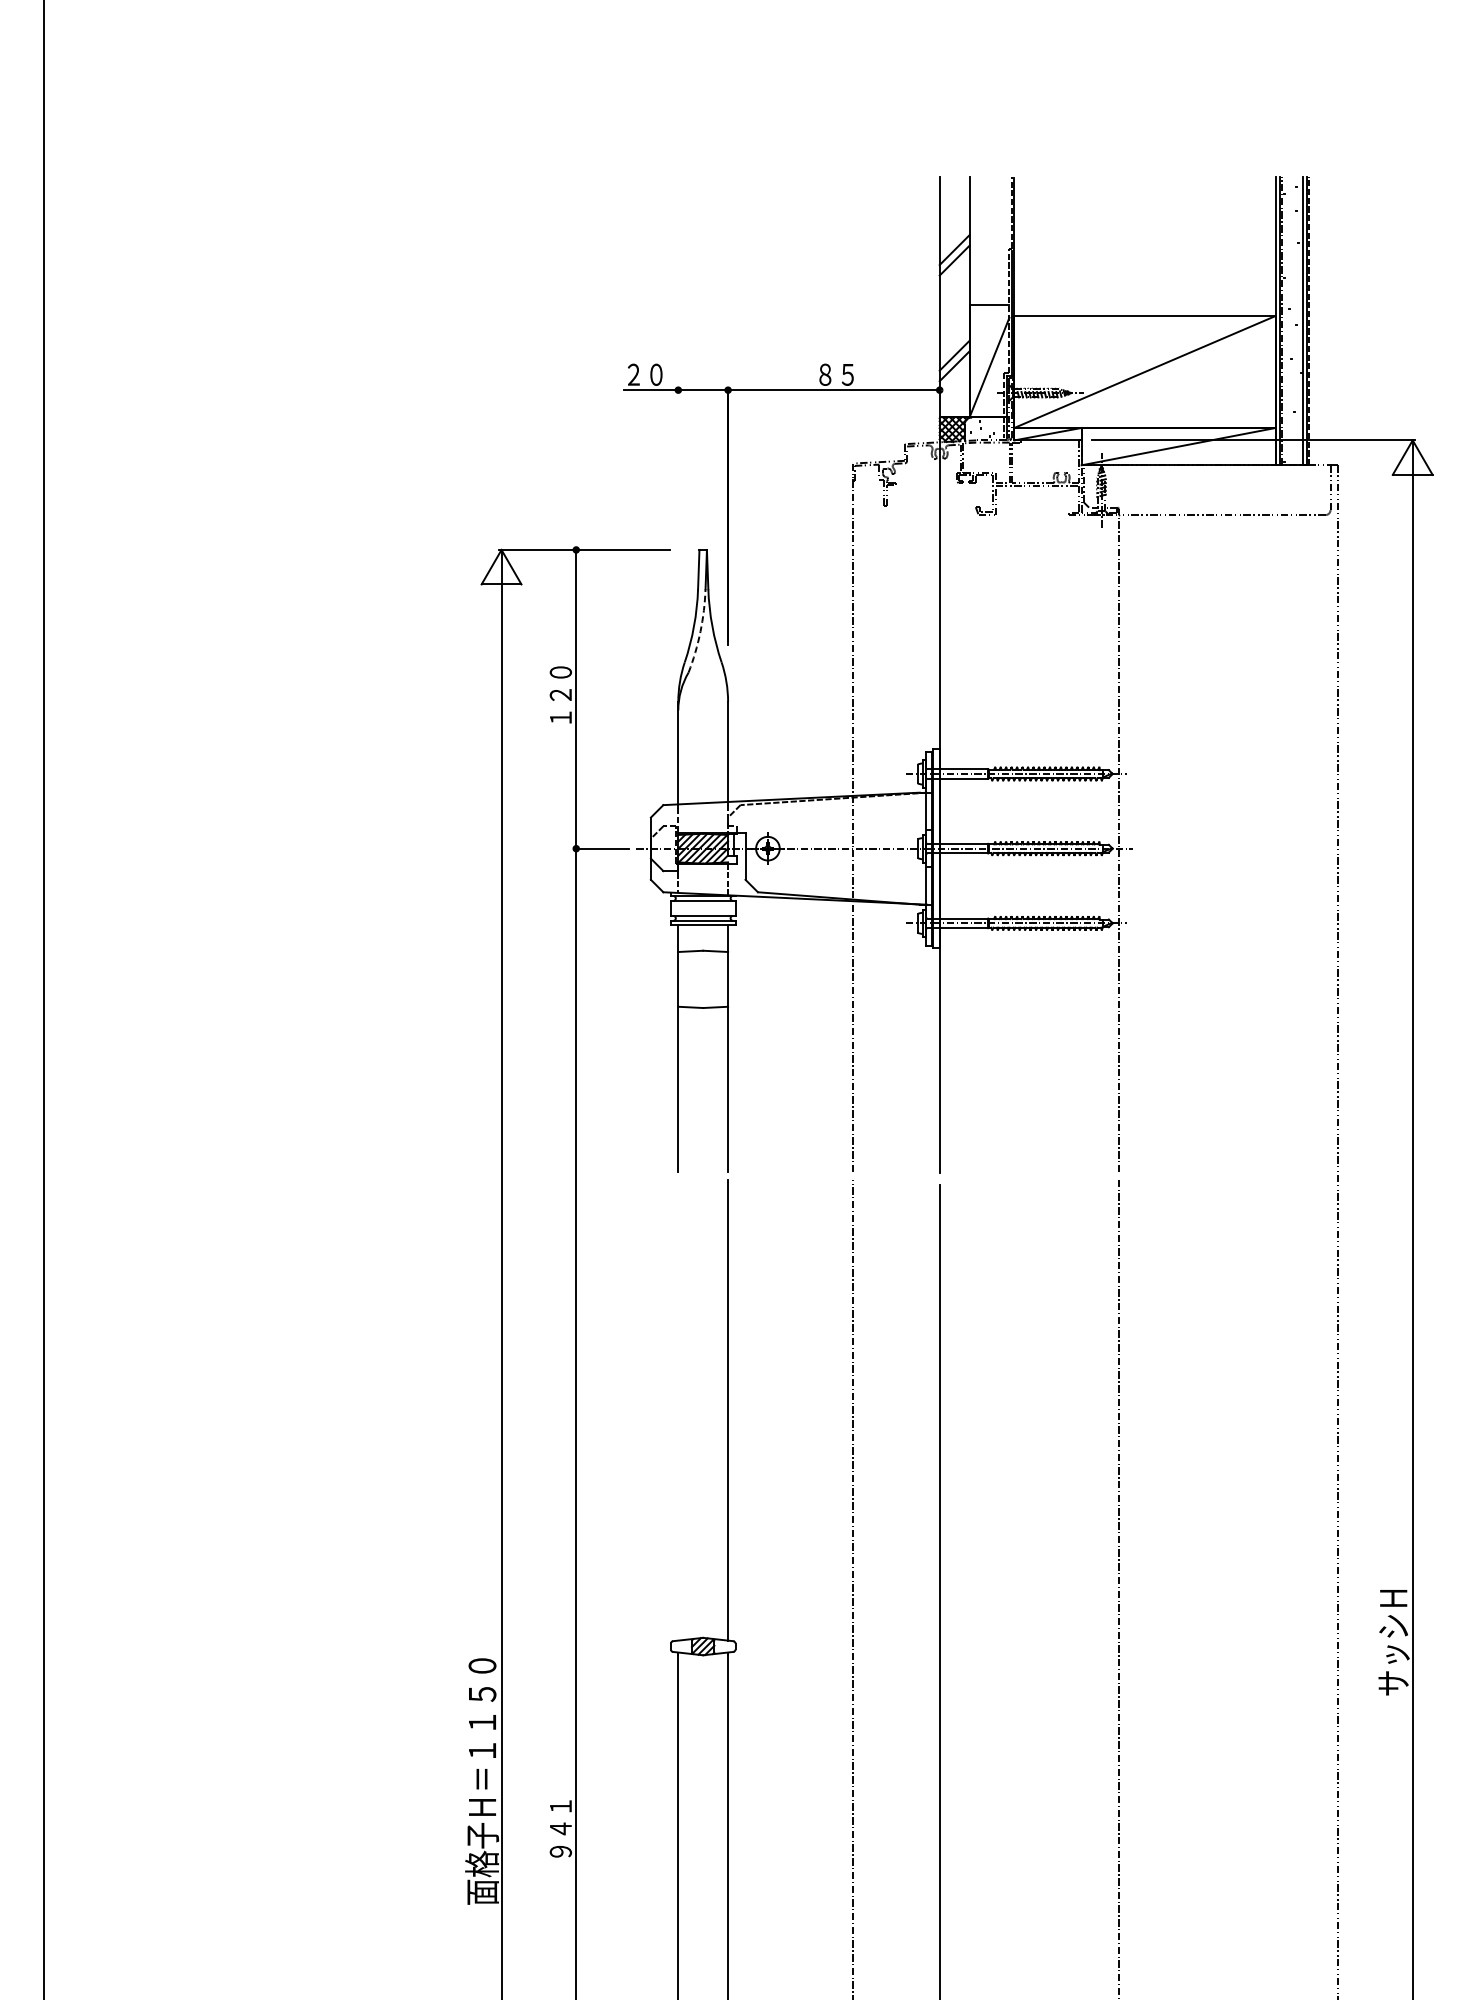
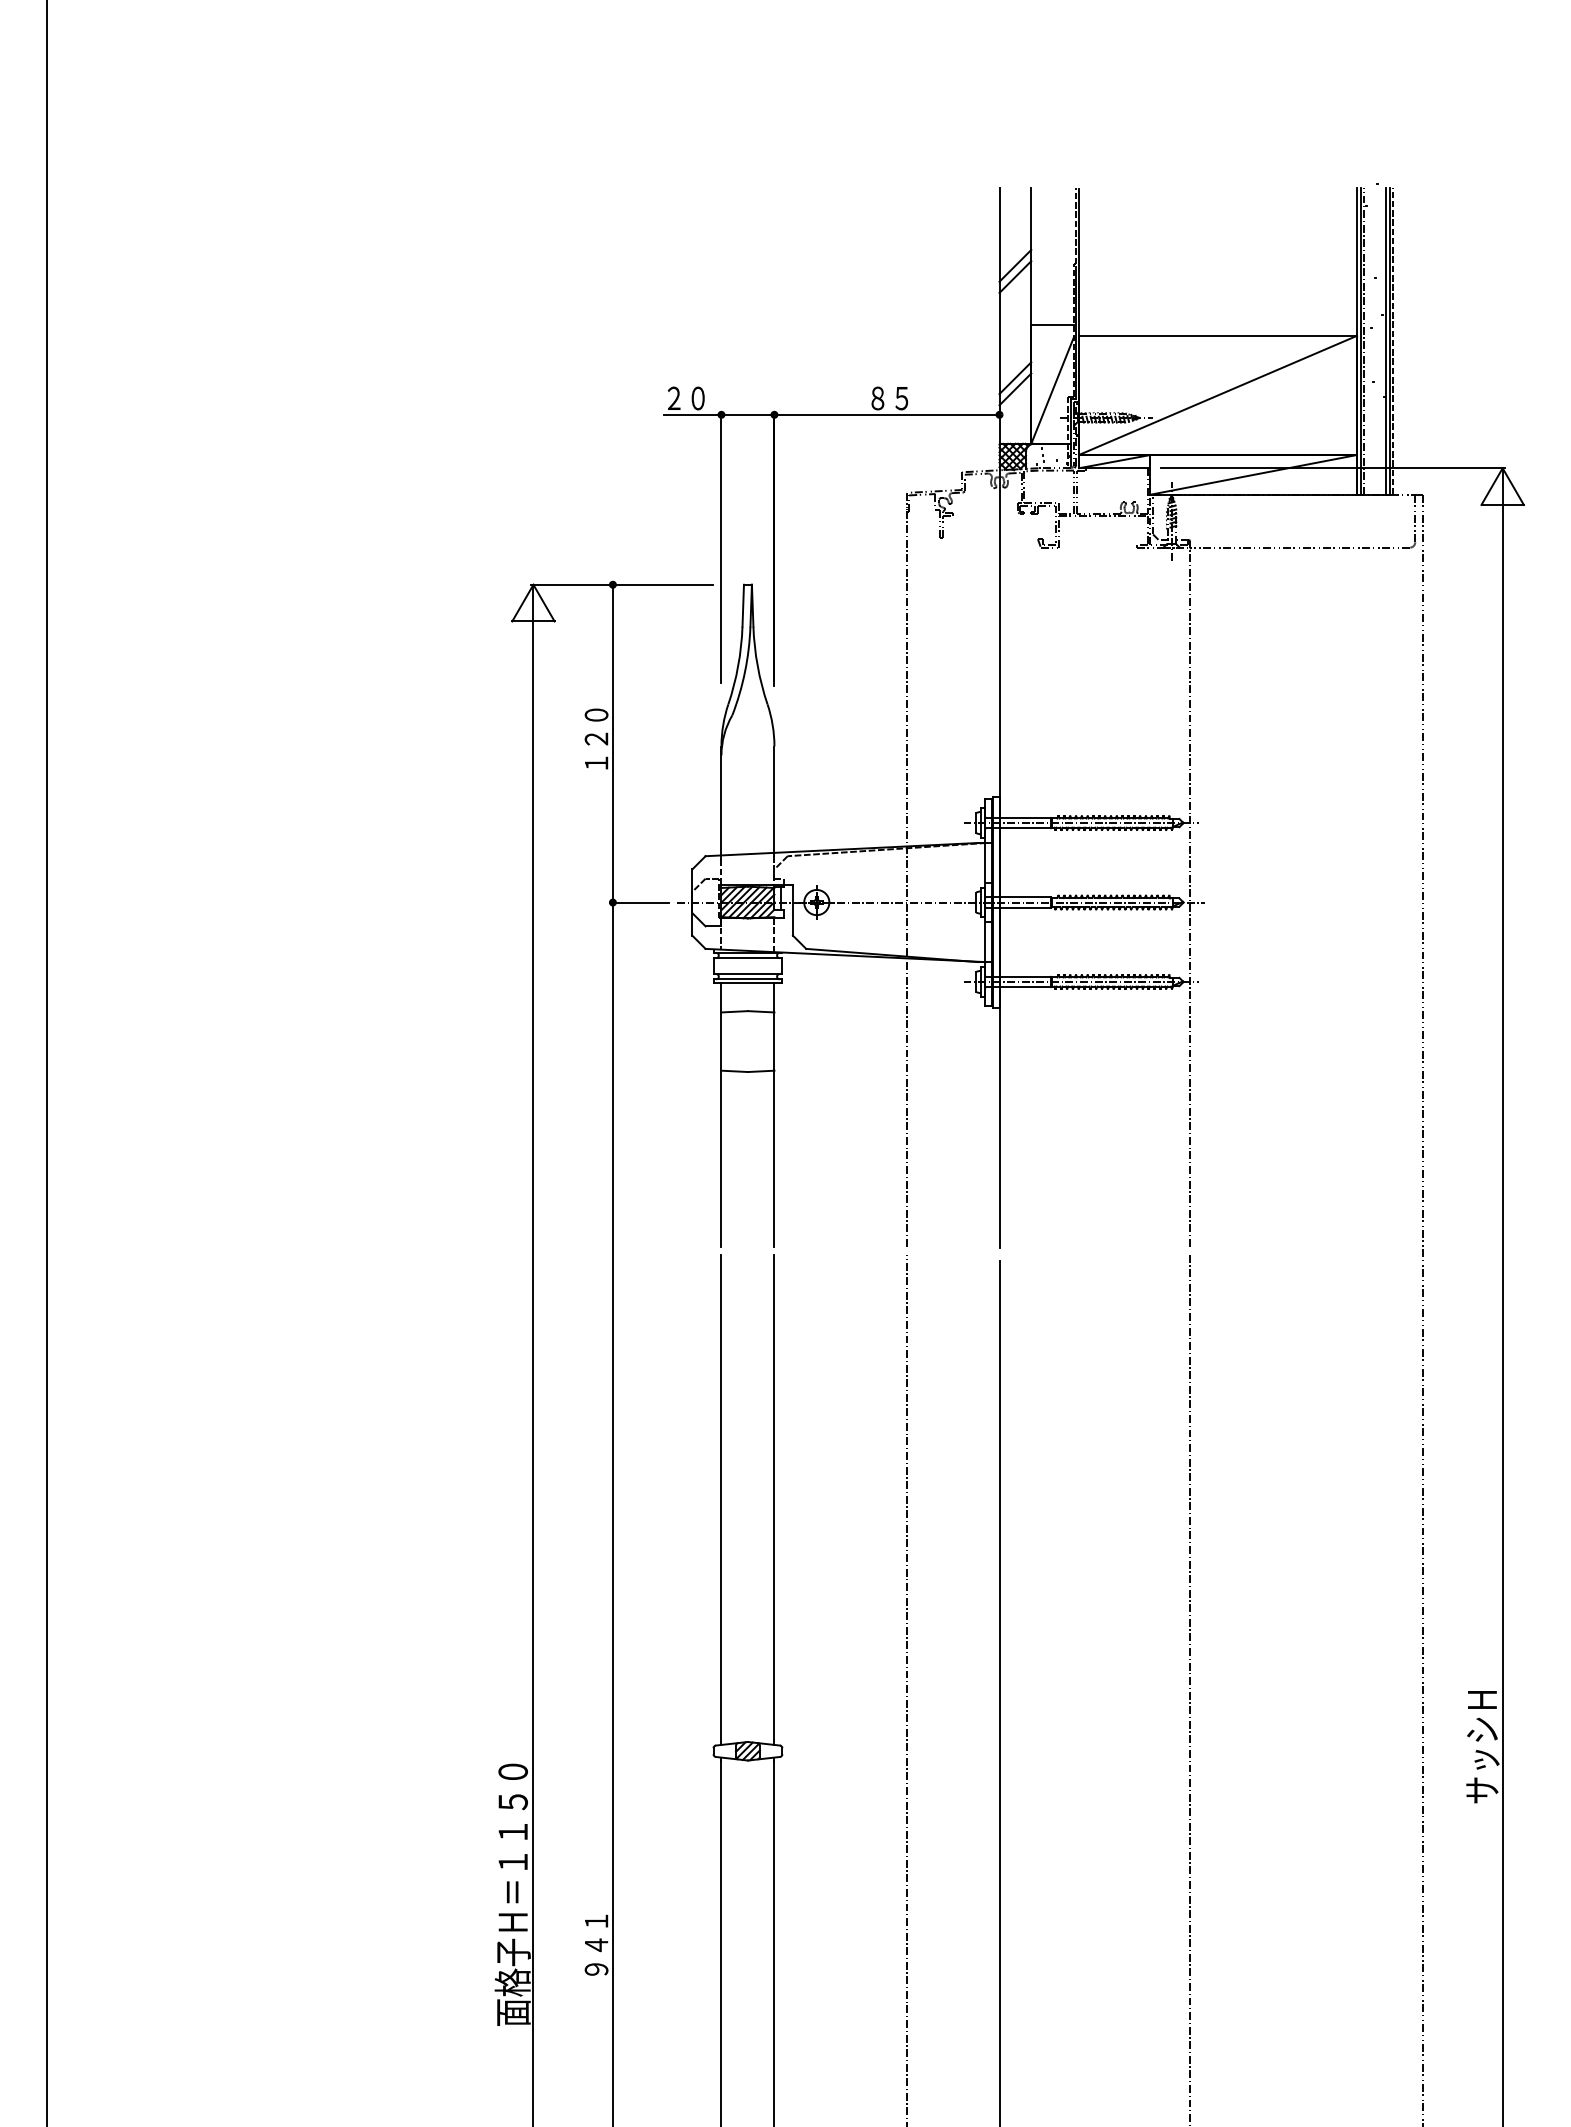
line: (678, 514) -> (721, 547), added
arc: (700, 631) -> (745, 671), dashed -> solid
line: (678, 1409) -> (721, 1499), added

